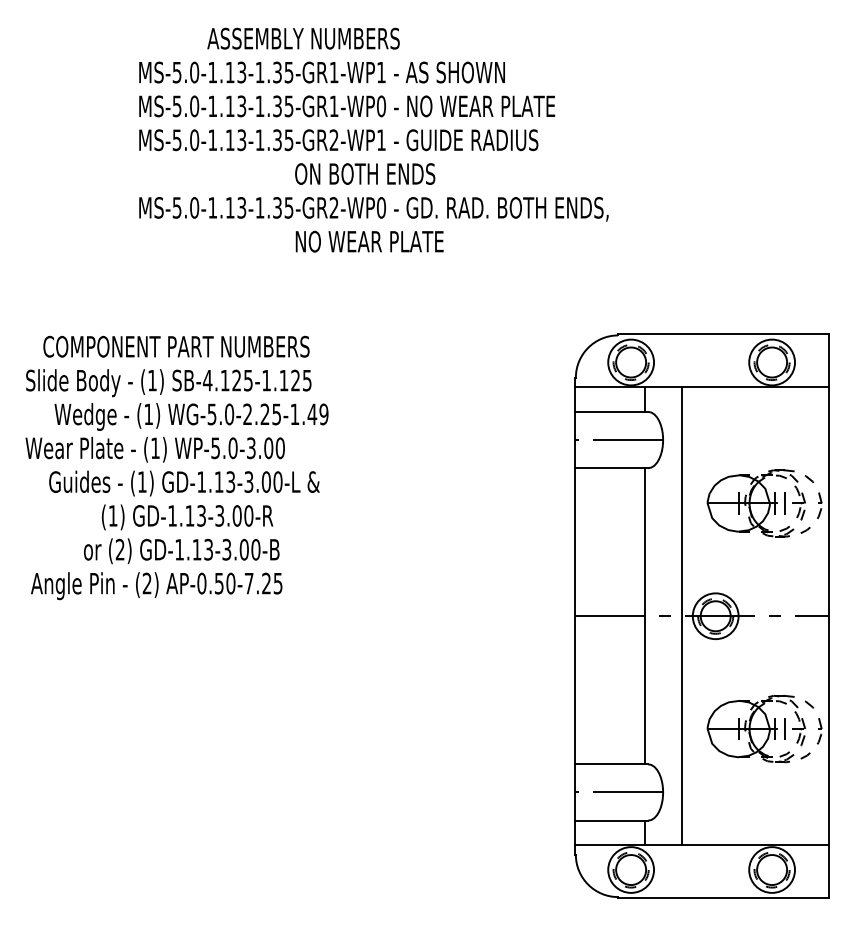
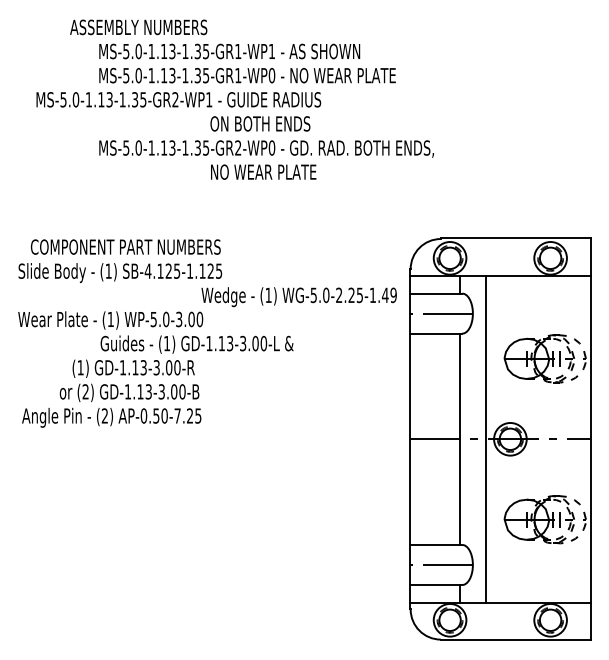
text: (303, 38) -> (138, 27), moved
text: (338, 140) -> (178, 99), moved
text: (191, 416) -> (299, 296), moved
text: (184, 483) -> (197, 344), moved

